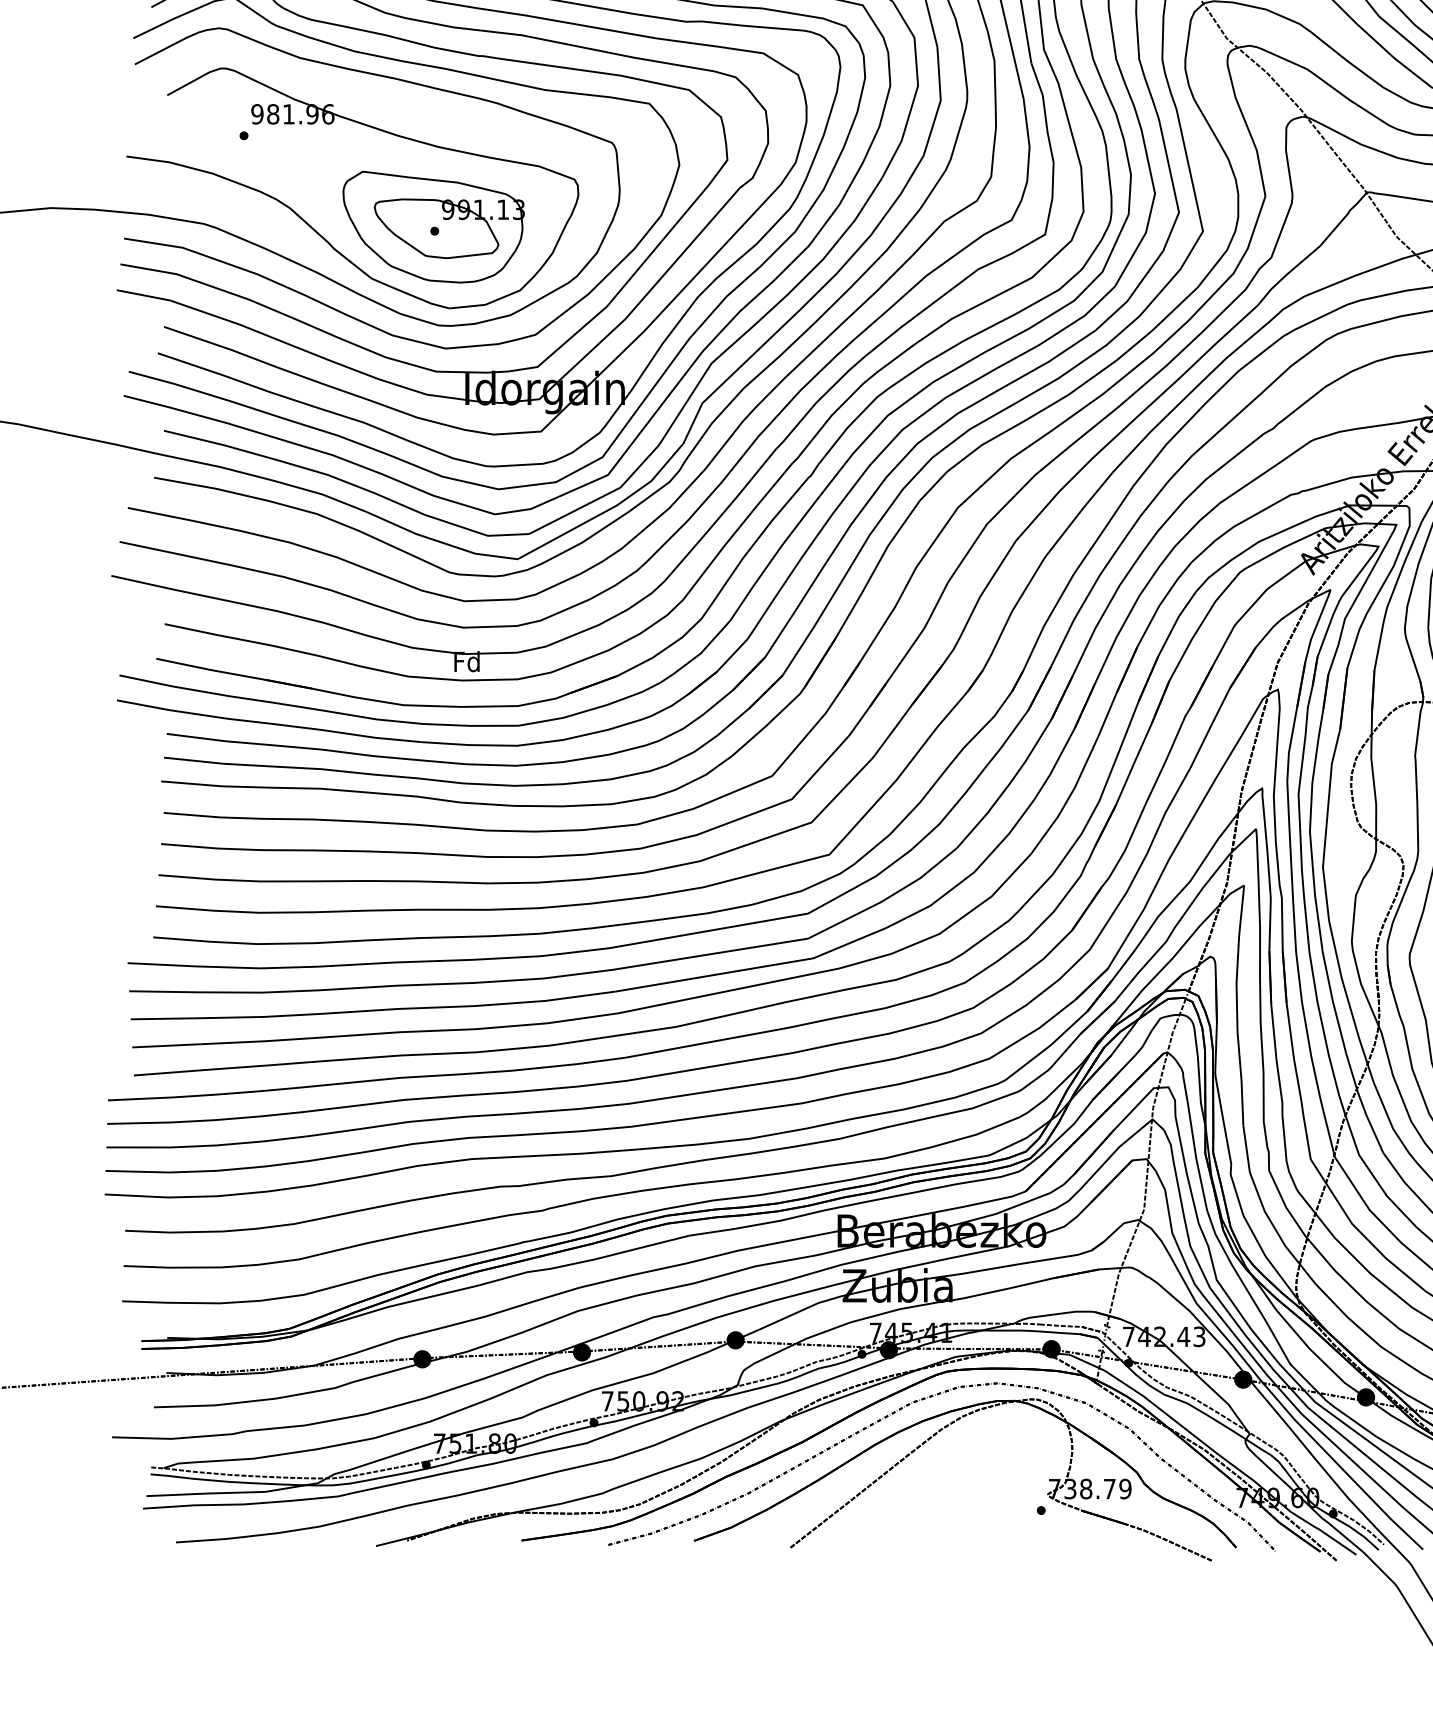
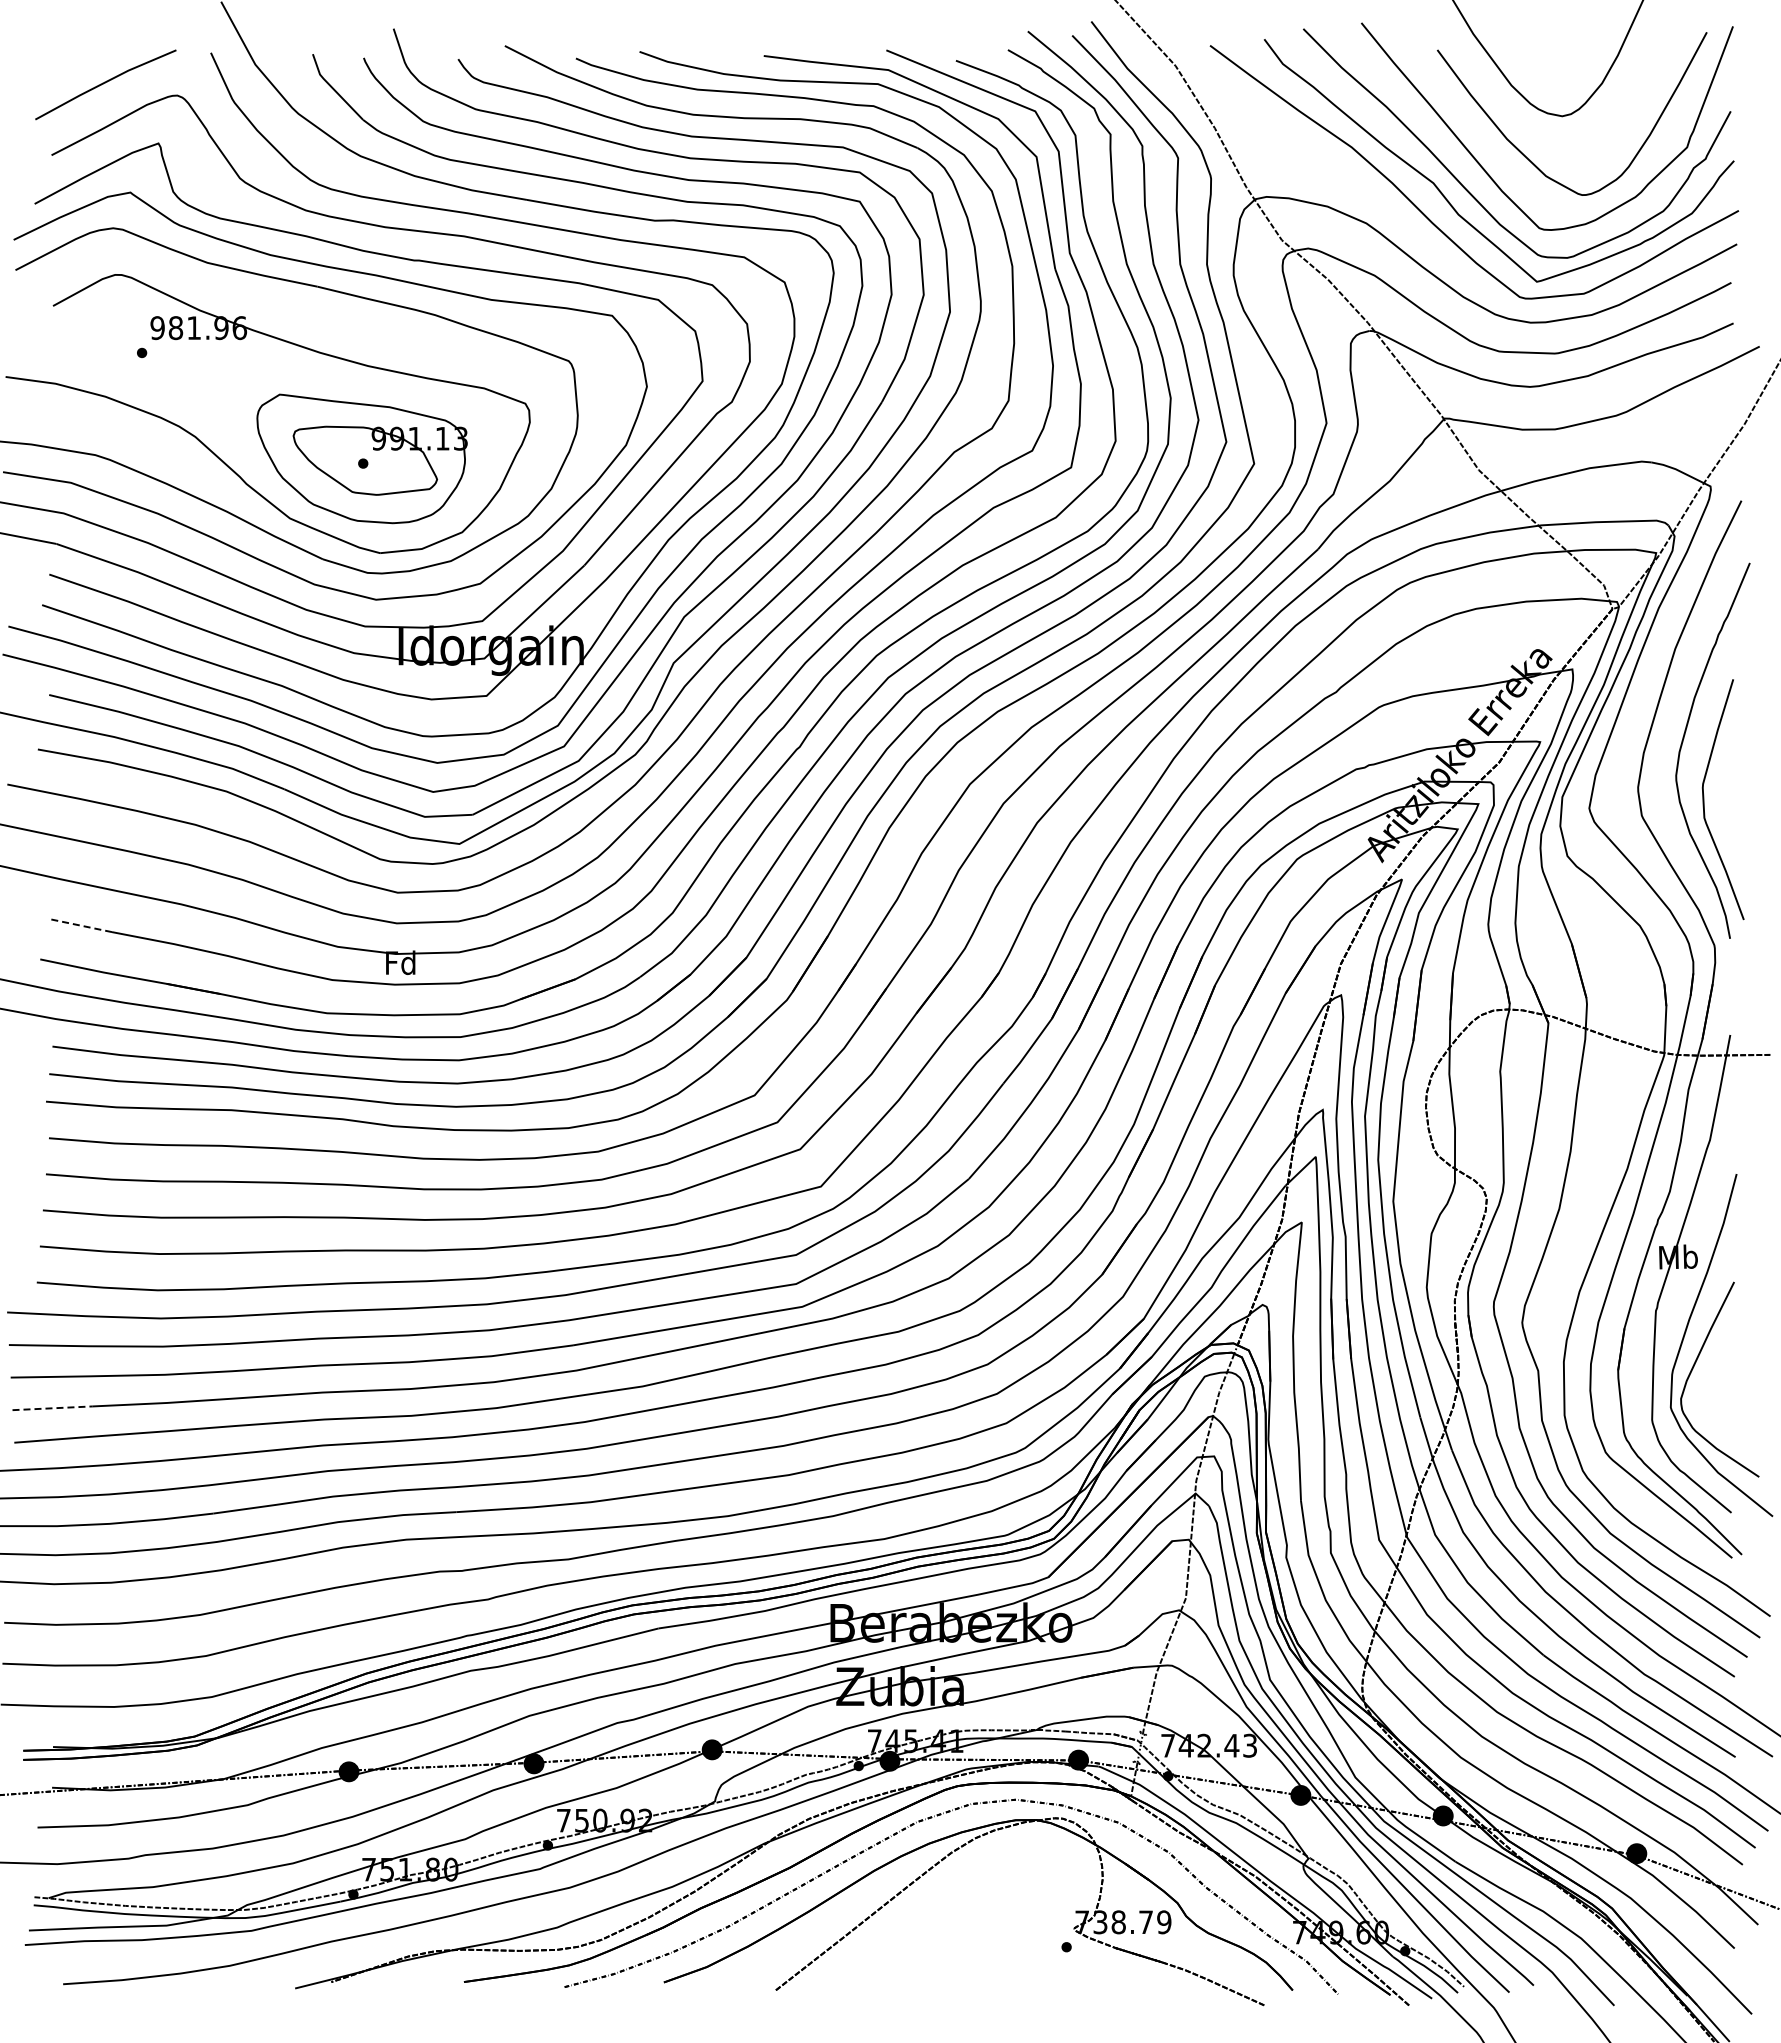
line: (191, 629) -> (81, 925), solid -> dashed
line: (167, 1045) -> (53, 1408), solid -> dashed

